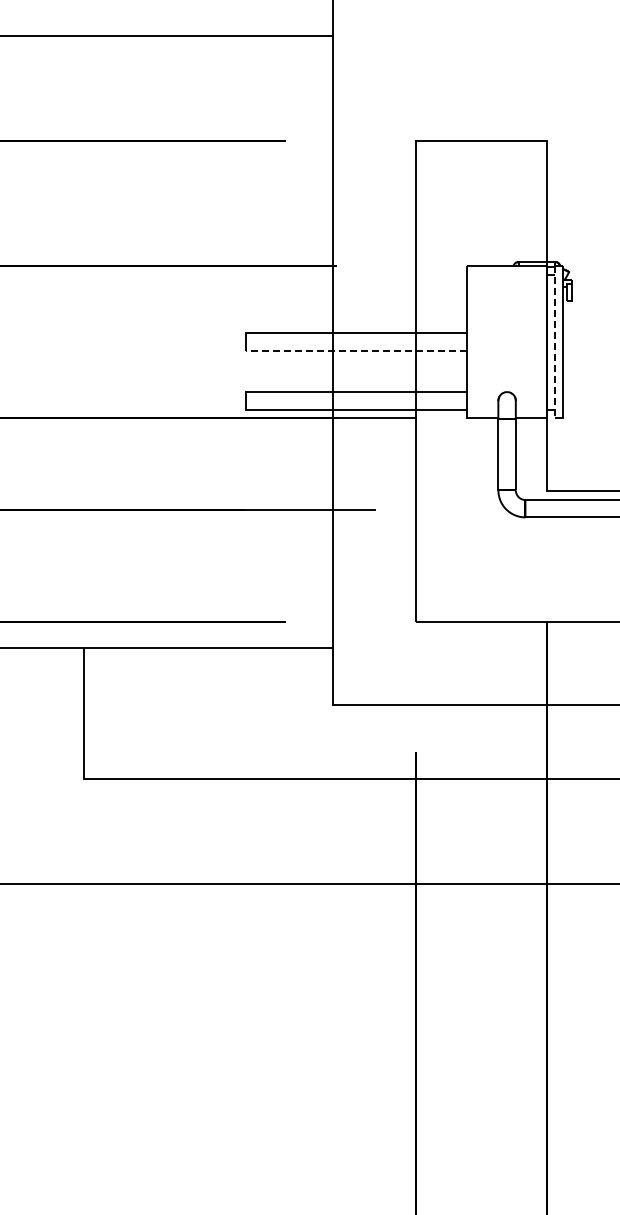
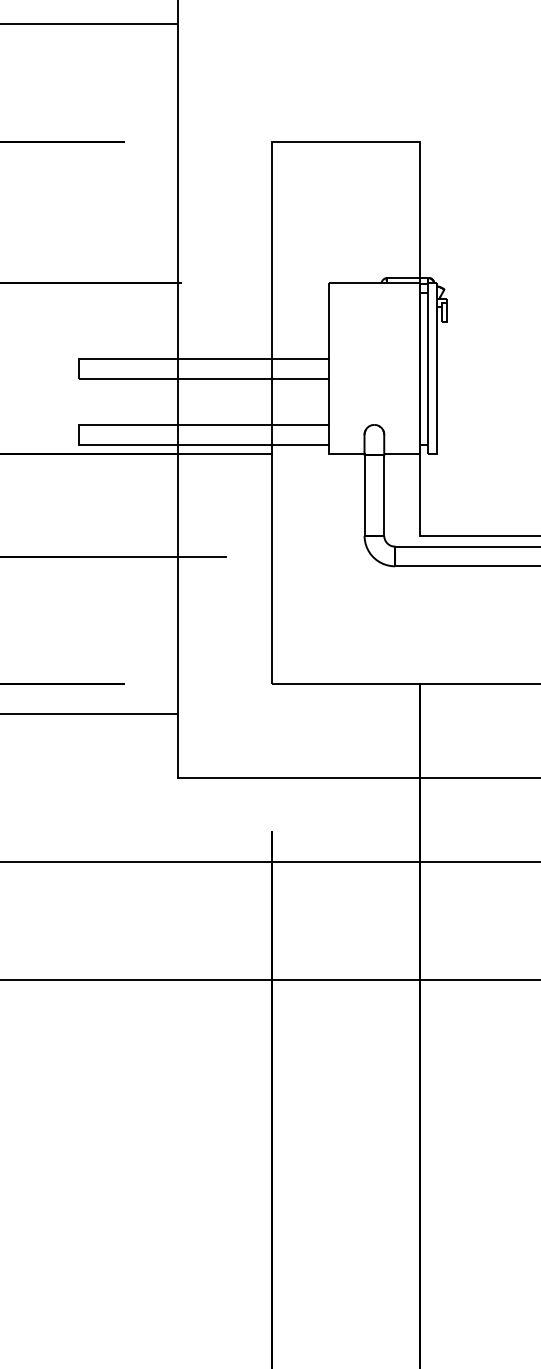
line: (554, 341) -> (427, 367), dashed -> solid
line: (356, 351) -> (204, 379), dashed -> solid

